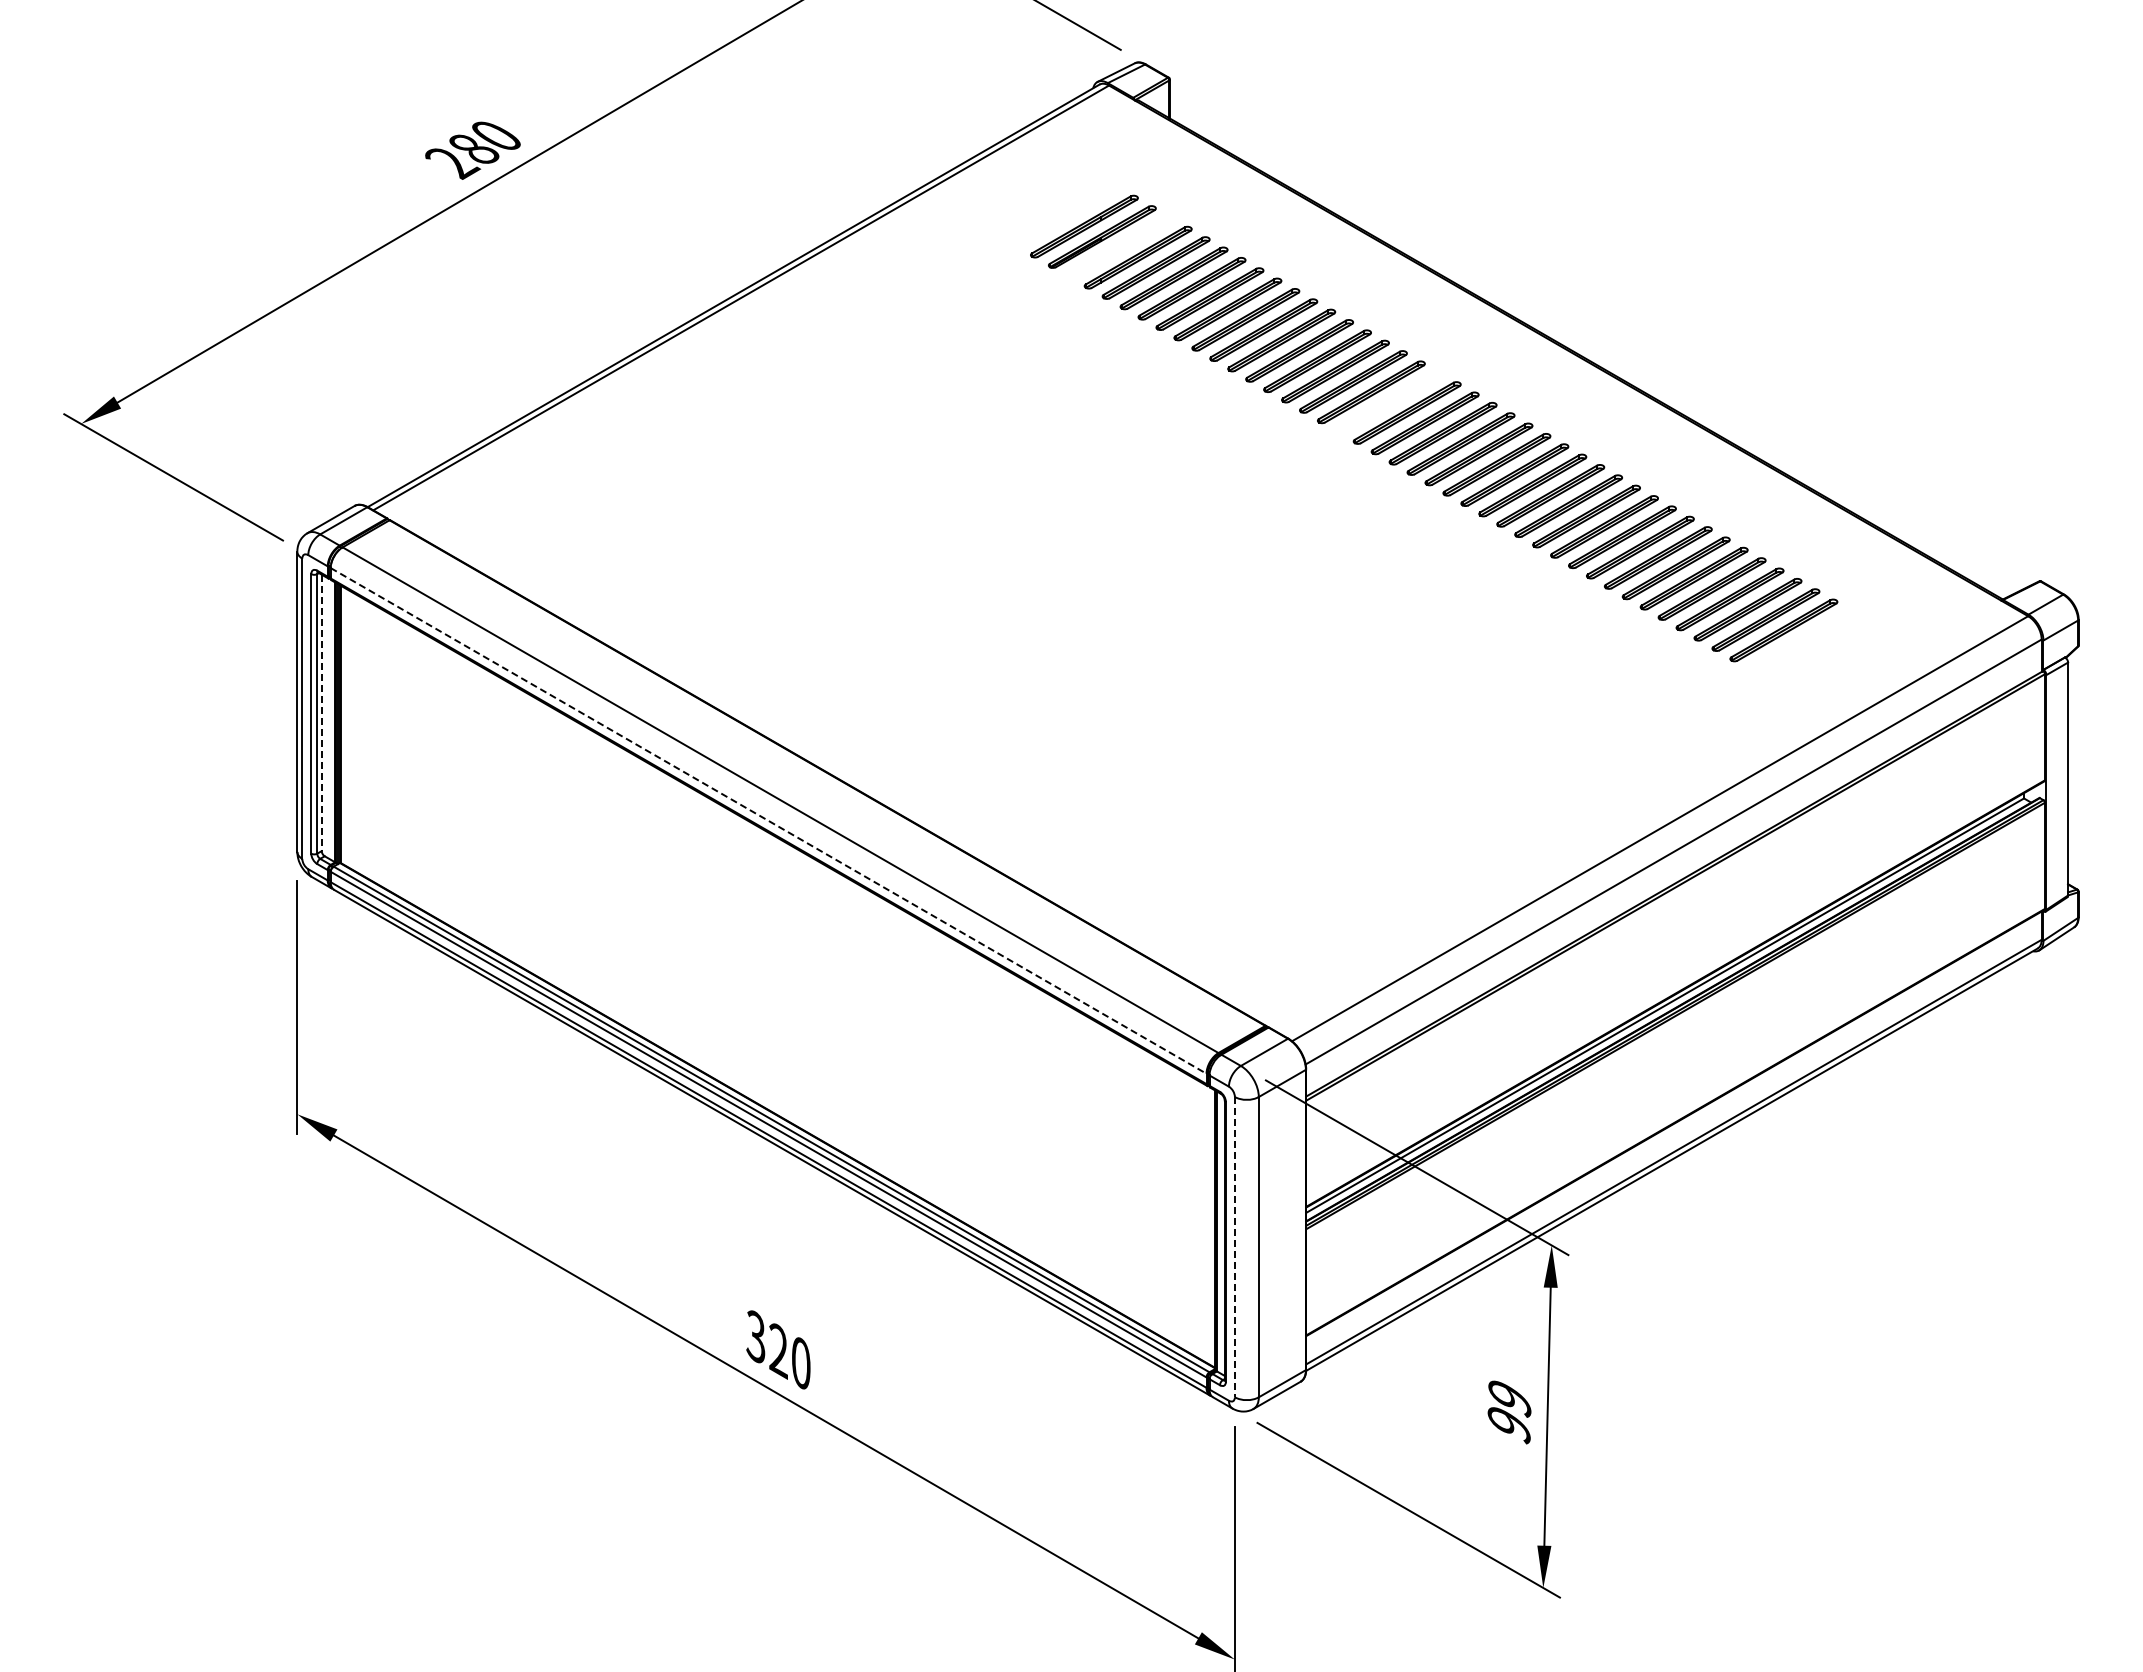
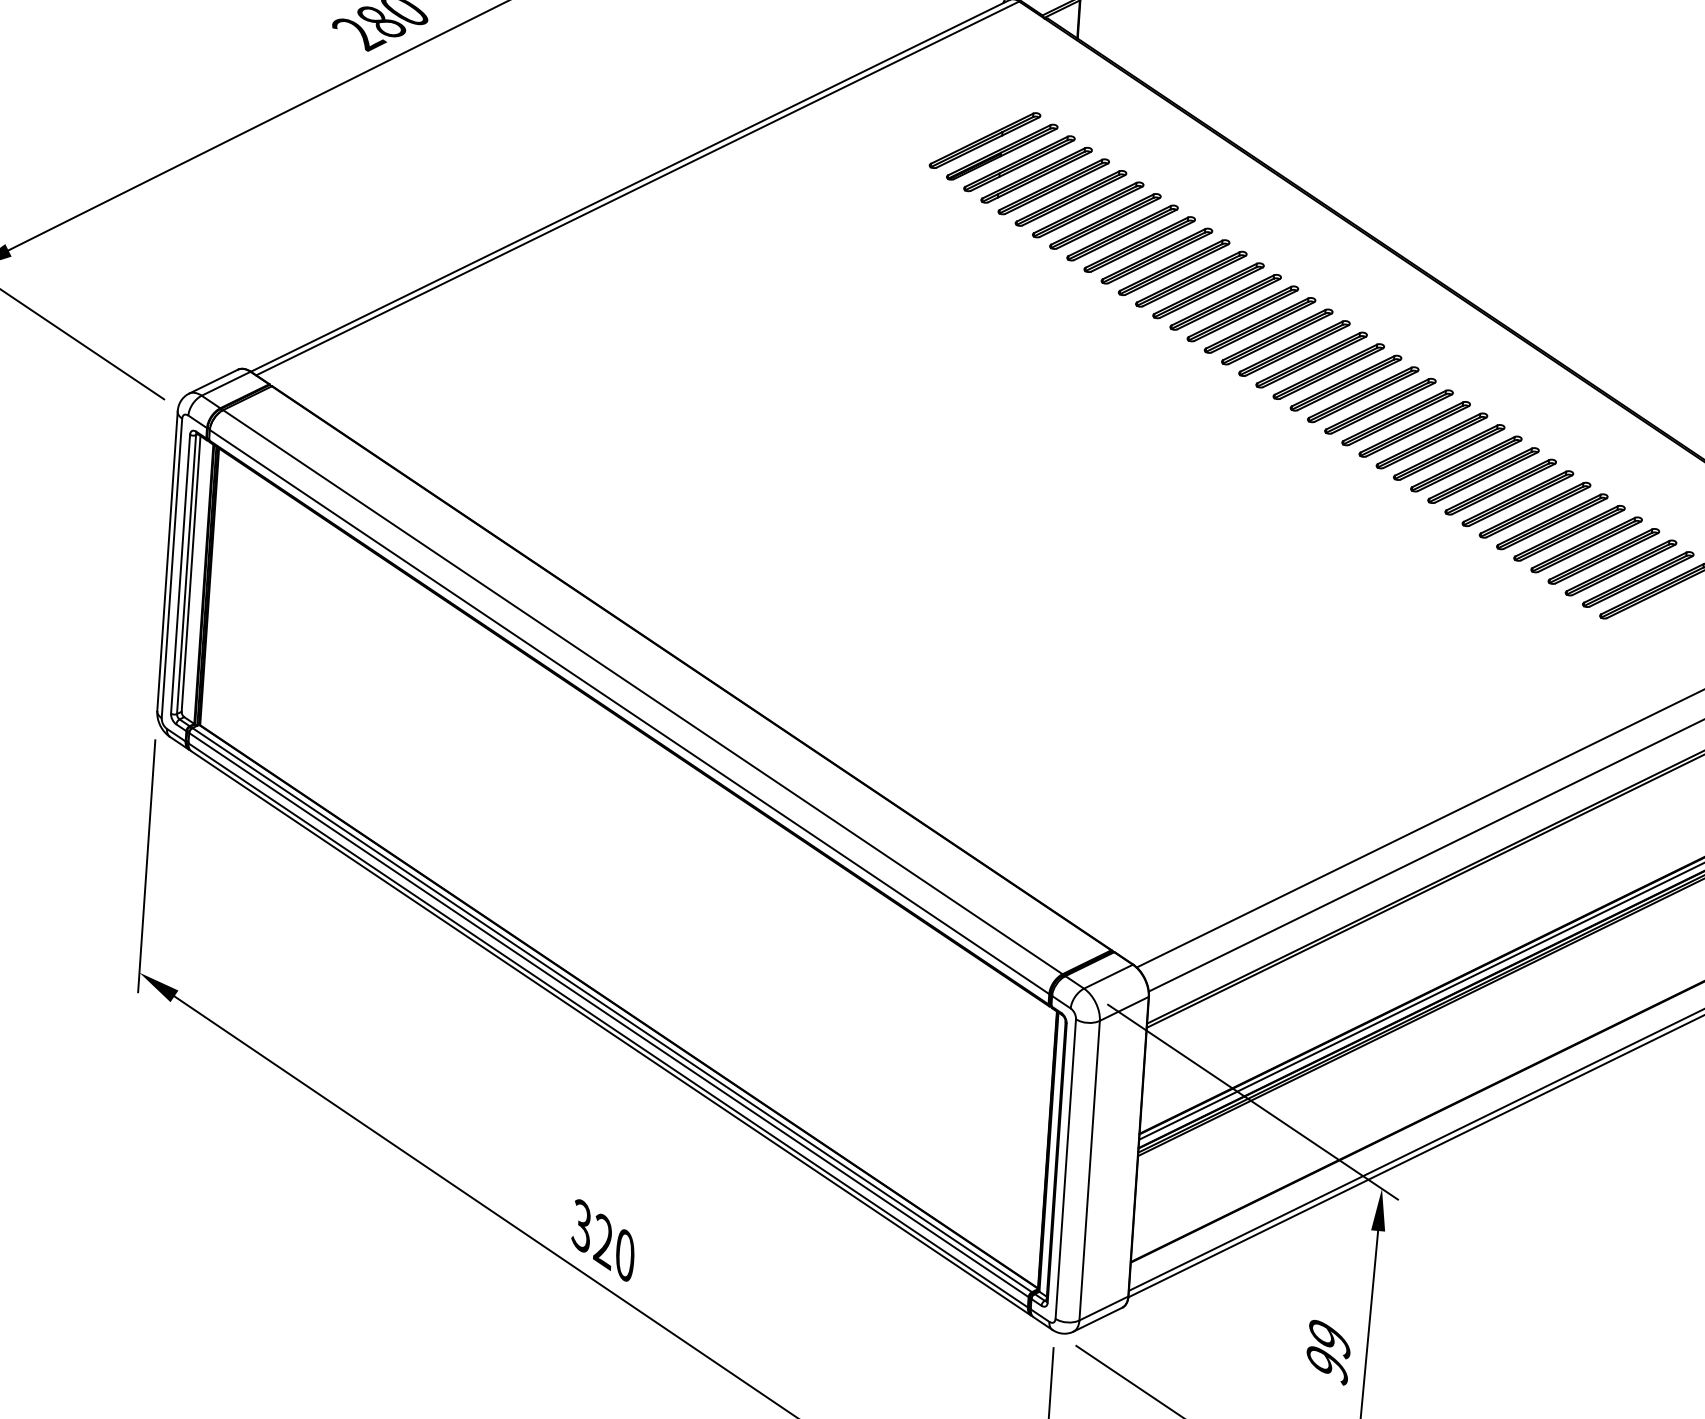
part: (1119, 247) -> (1018, 163), added
part: (1388, 402) -> (1276, 336), added
line: (321, 713) -> (190, 574), dashed -> solid
line: (768, 820) -> (629, 711), dashed -> solid
line: (1234, 1247) -> (1065, 1169), dashed -> solid

